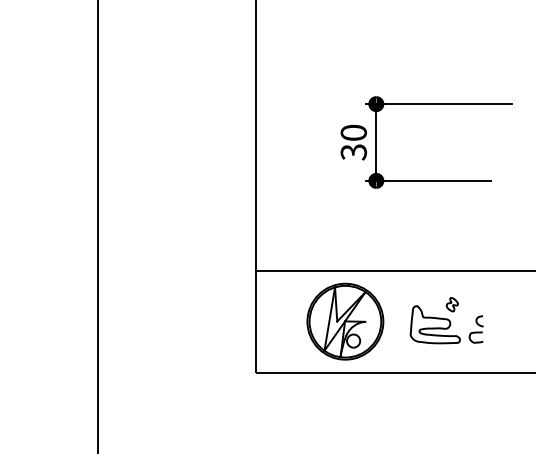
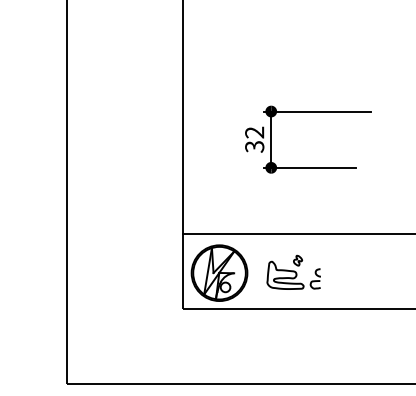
text: (353, 132) -> (254, 132), 30 -> 32
part: (384, 320) -> (248, 272), moved

